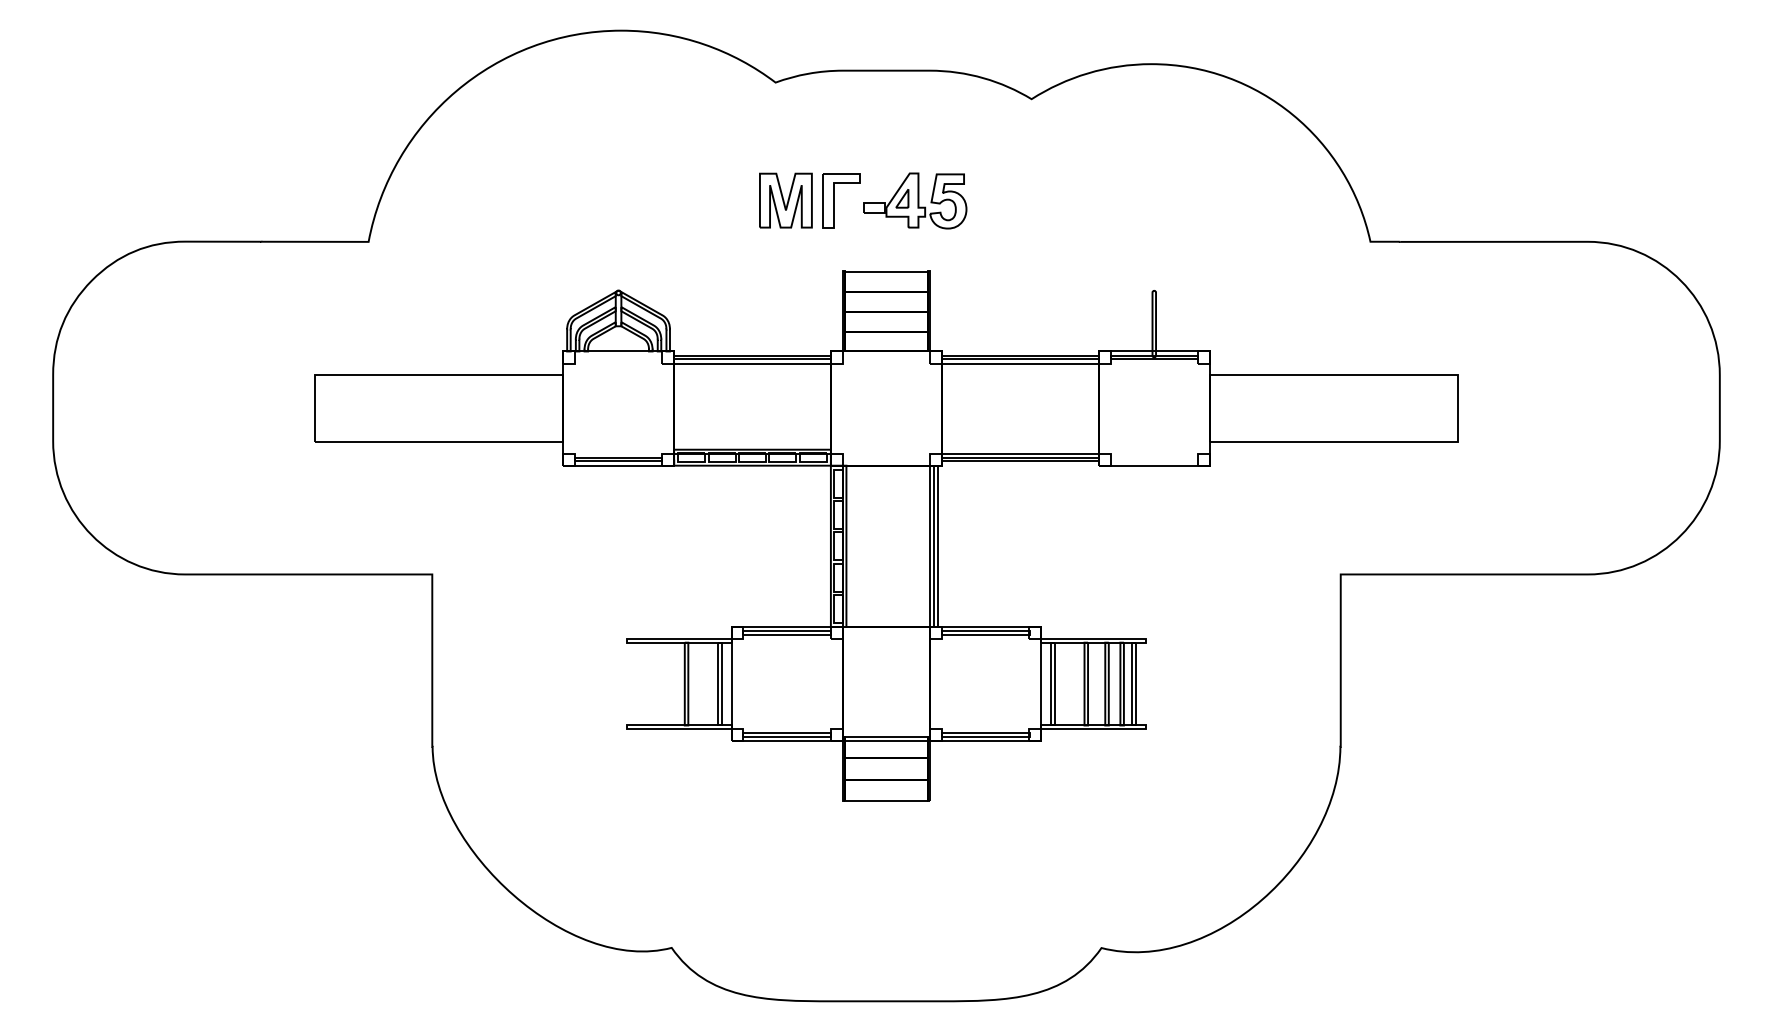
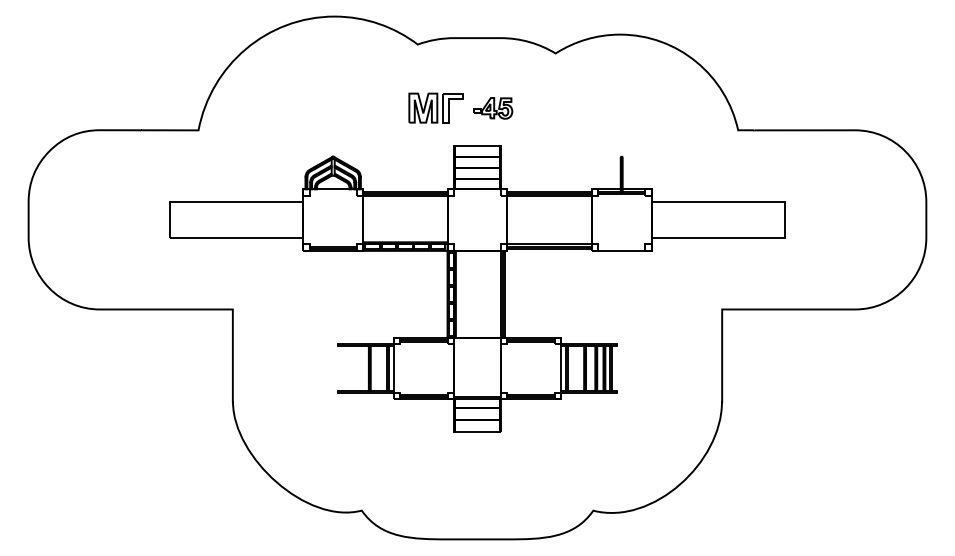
part: (914, 201) -> (492, 108), size x0.7

